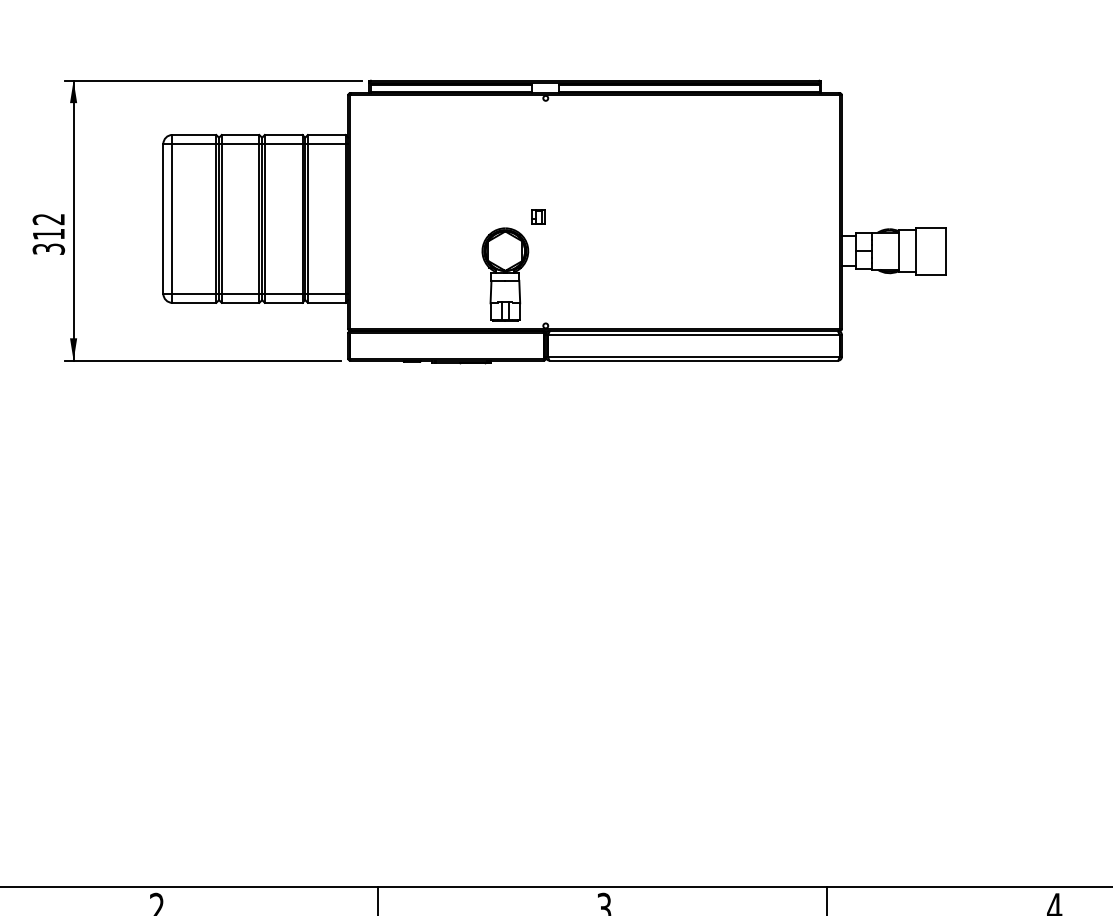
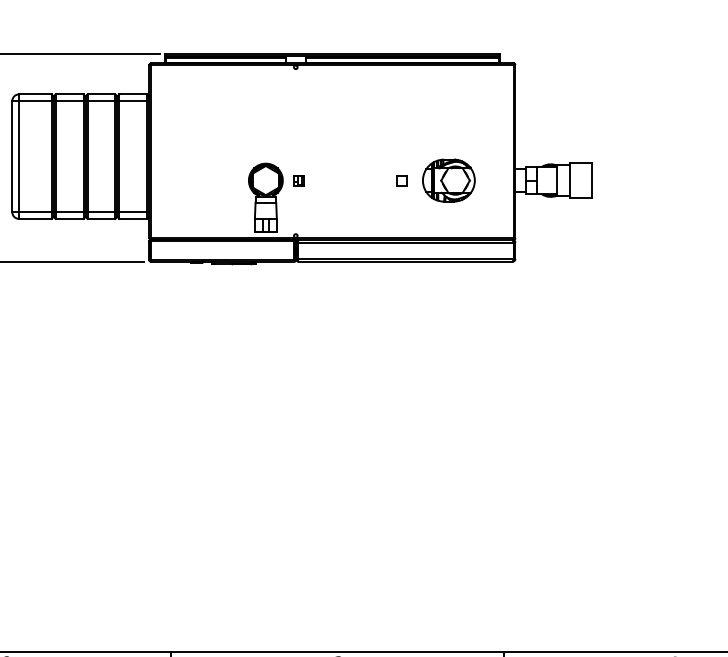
part: (538, 216) -> (299, 180), moved
part: (689, 250) -> (402, 180), added
part: (752, 251) -> (449, 180), added

